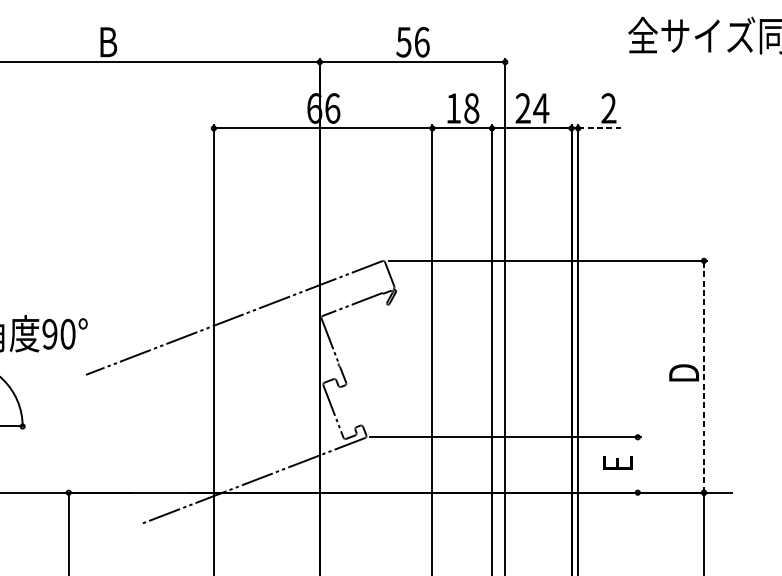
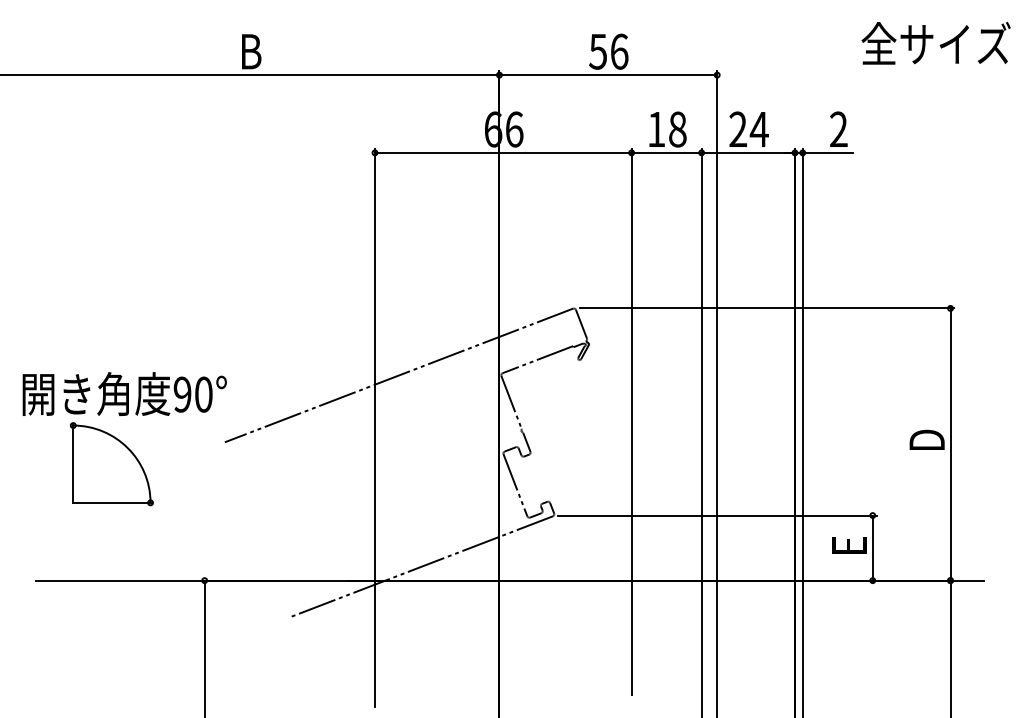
line: (600, 128) -> (828, 152), dashed -> solid
line: (703, 376) -> (950, 444), dashed -> solid
line: (637, 464) -> (872, 547), added

